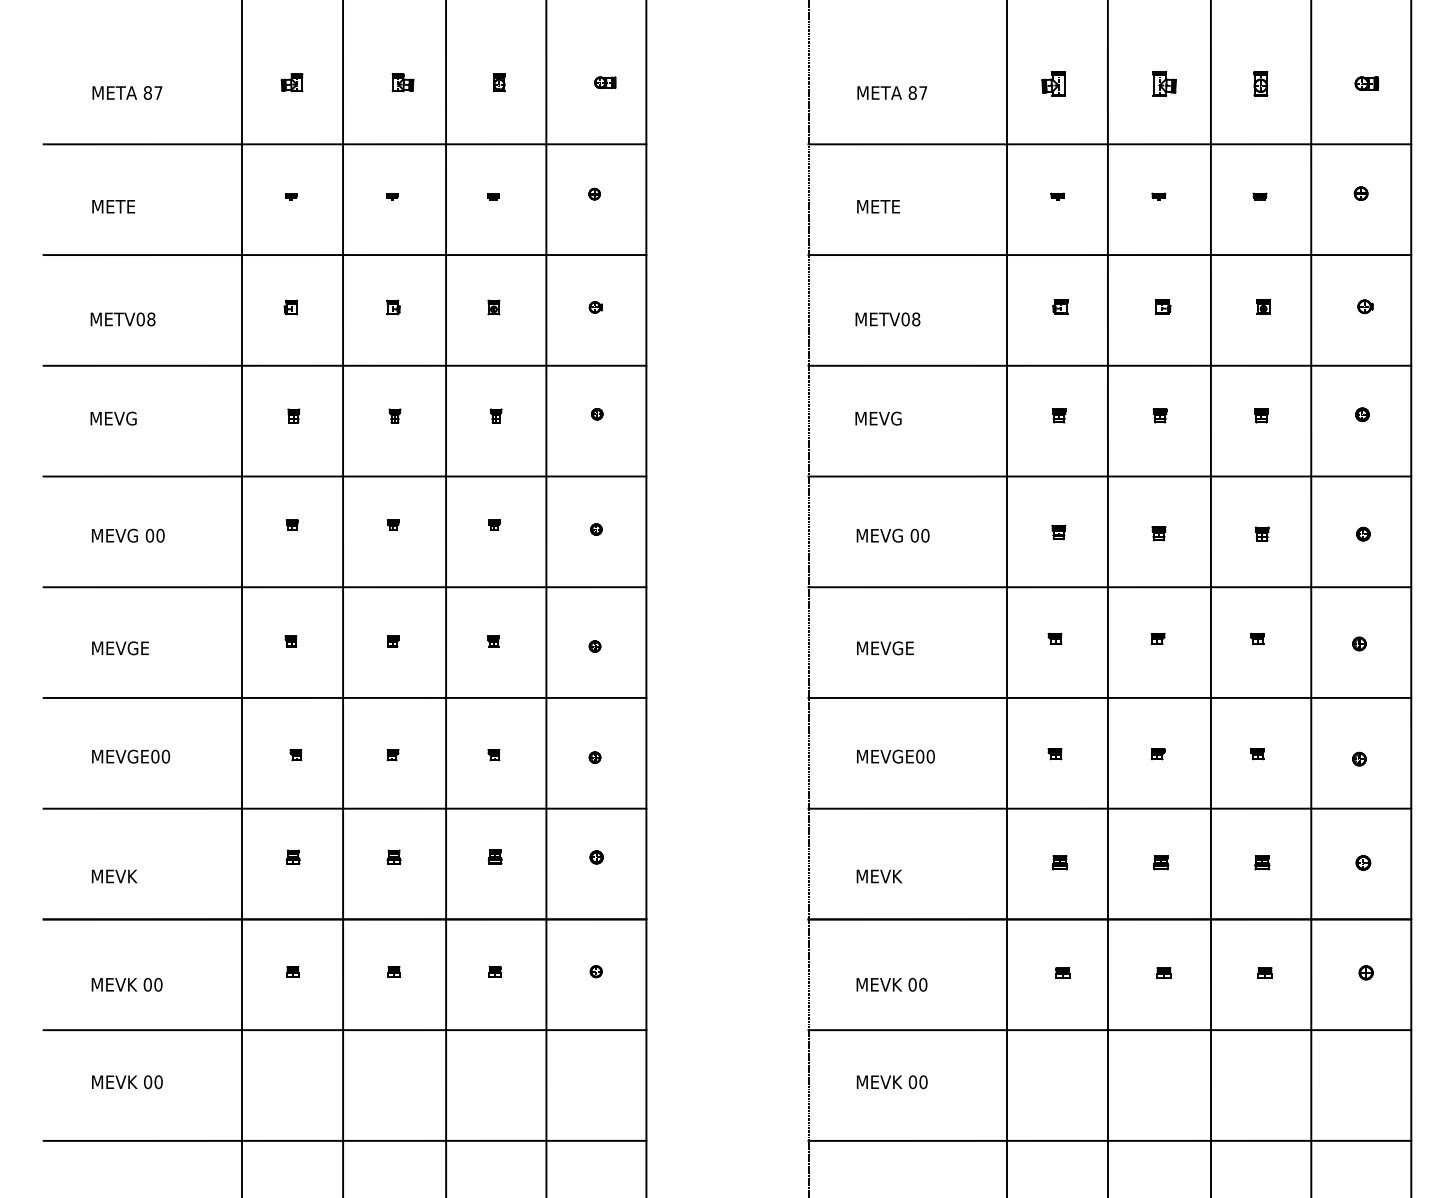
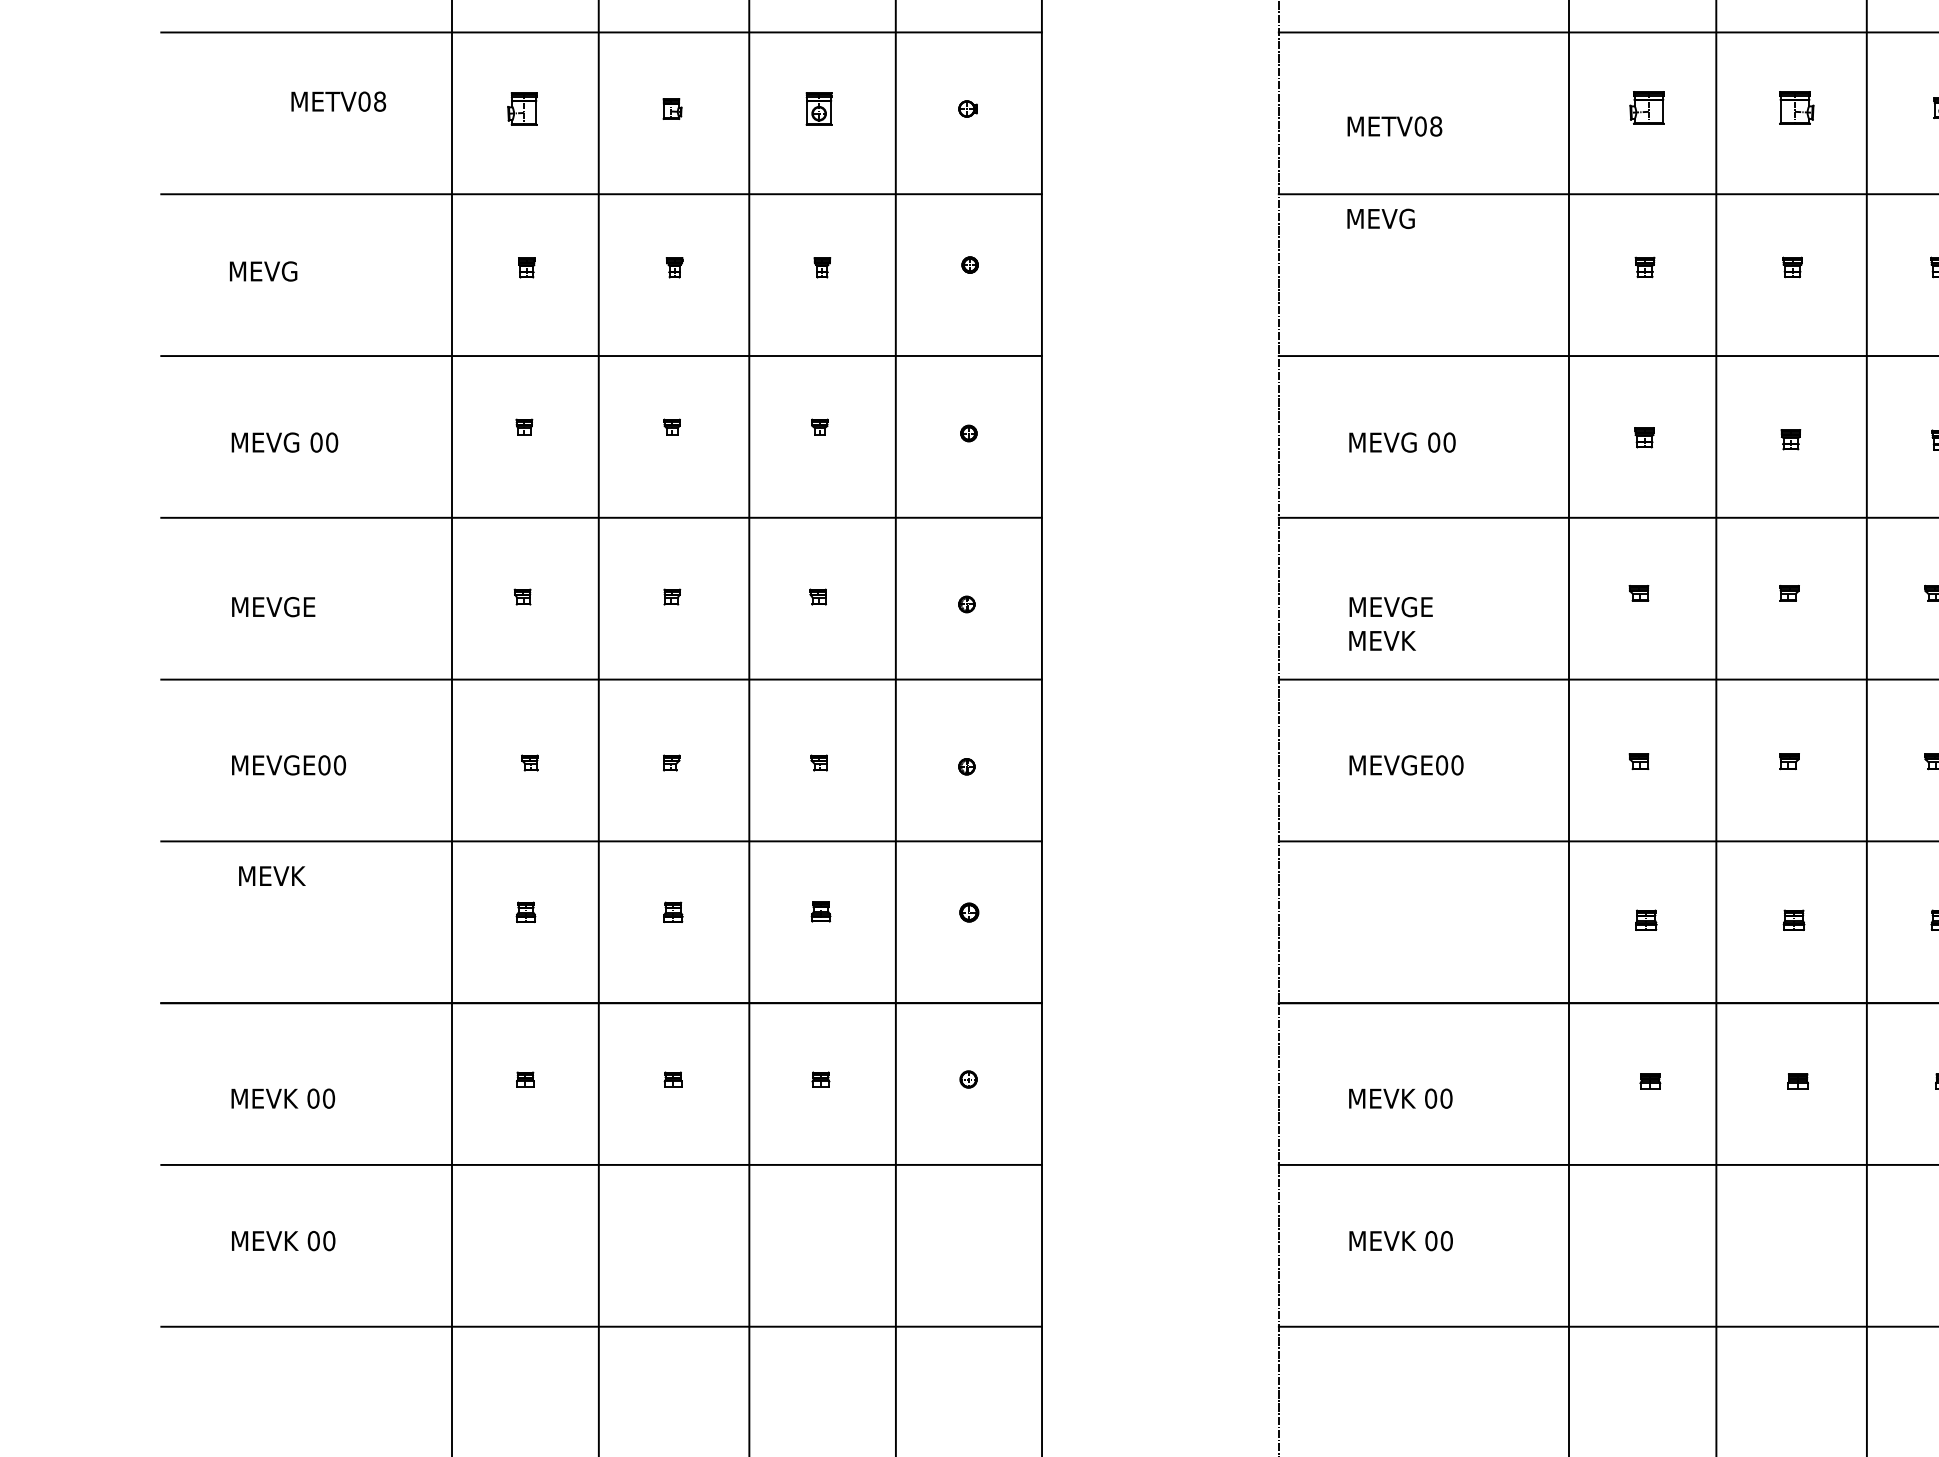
part: (1060, 306) -> (1646, 107), size x1.6
part: (1163, 306) -> (1797, 107), size x1.6
part: (290, 307) -> (521, 109), size x1.6
part: (493, 307) -> (818, 109), size x1.6
text: (122, 319) -> (337, 101), moved
text: (878, 418) -> (1381, 218), moved
text: (114, 876) -> (272, 876), moved
text: (879, 876) -> (1382, 640), moved

